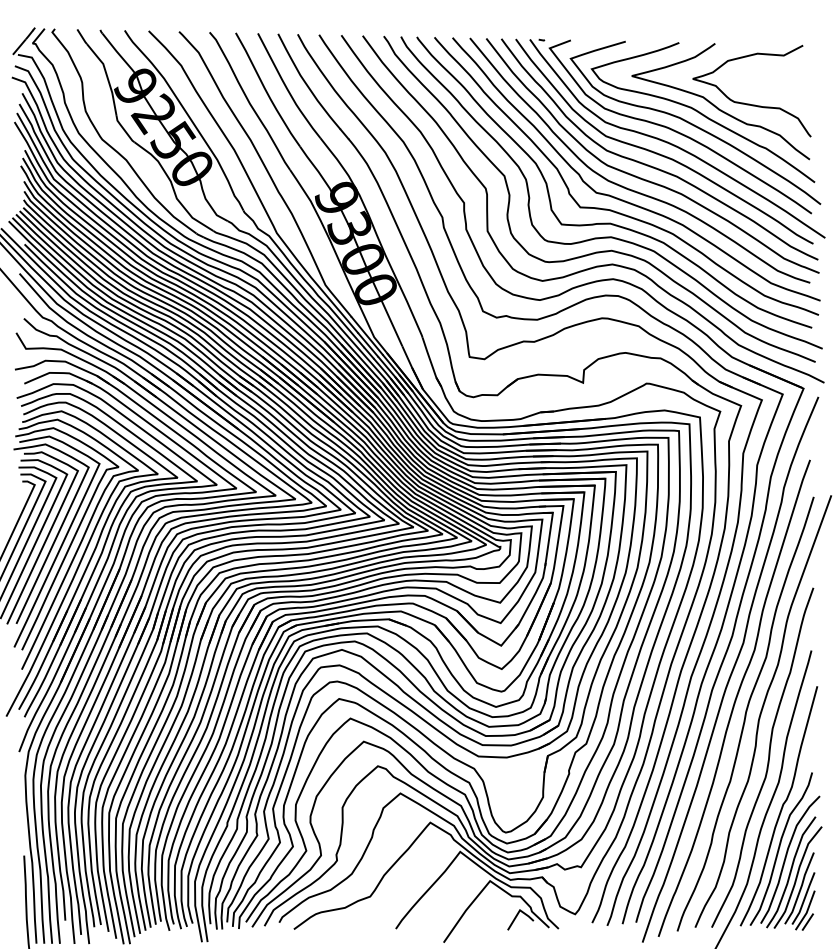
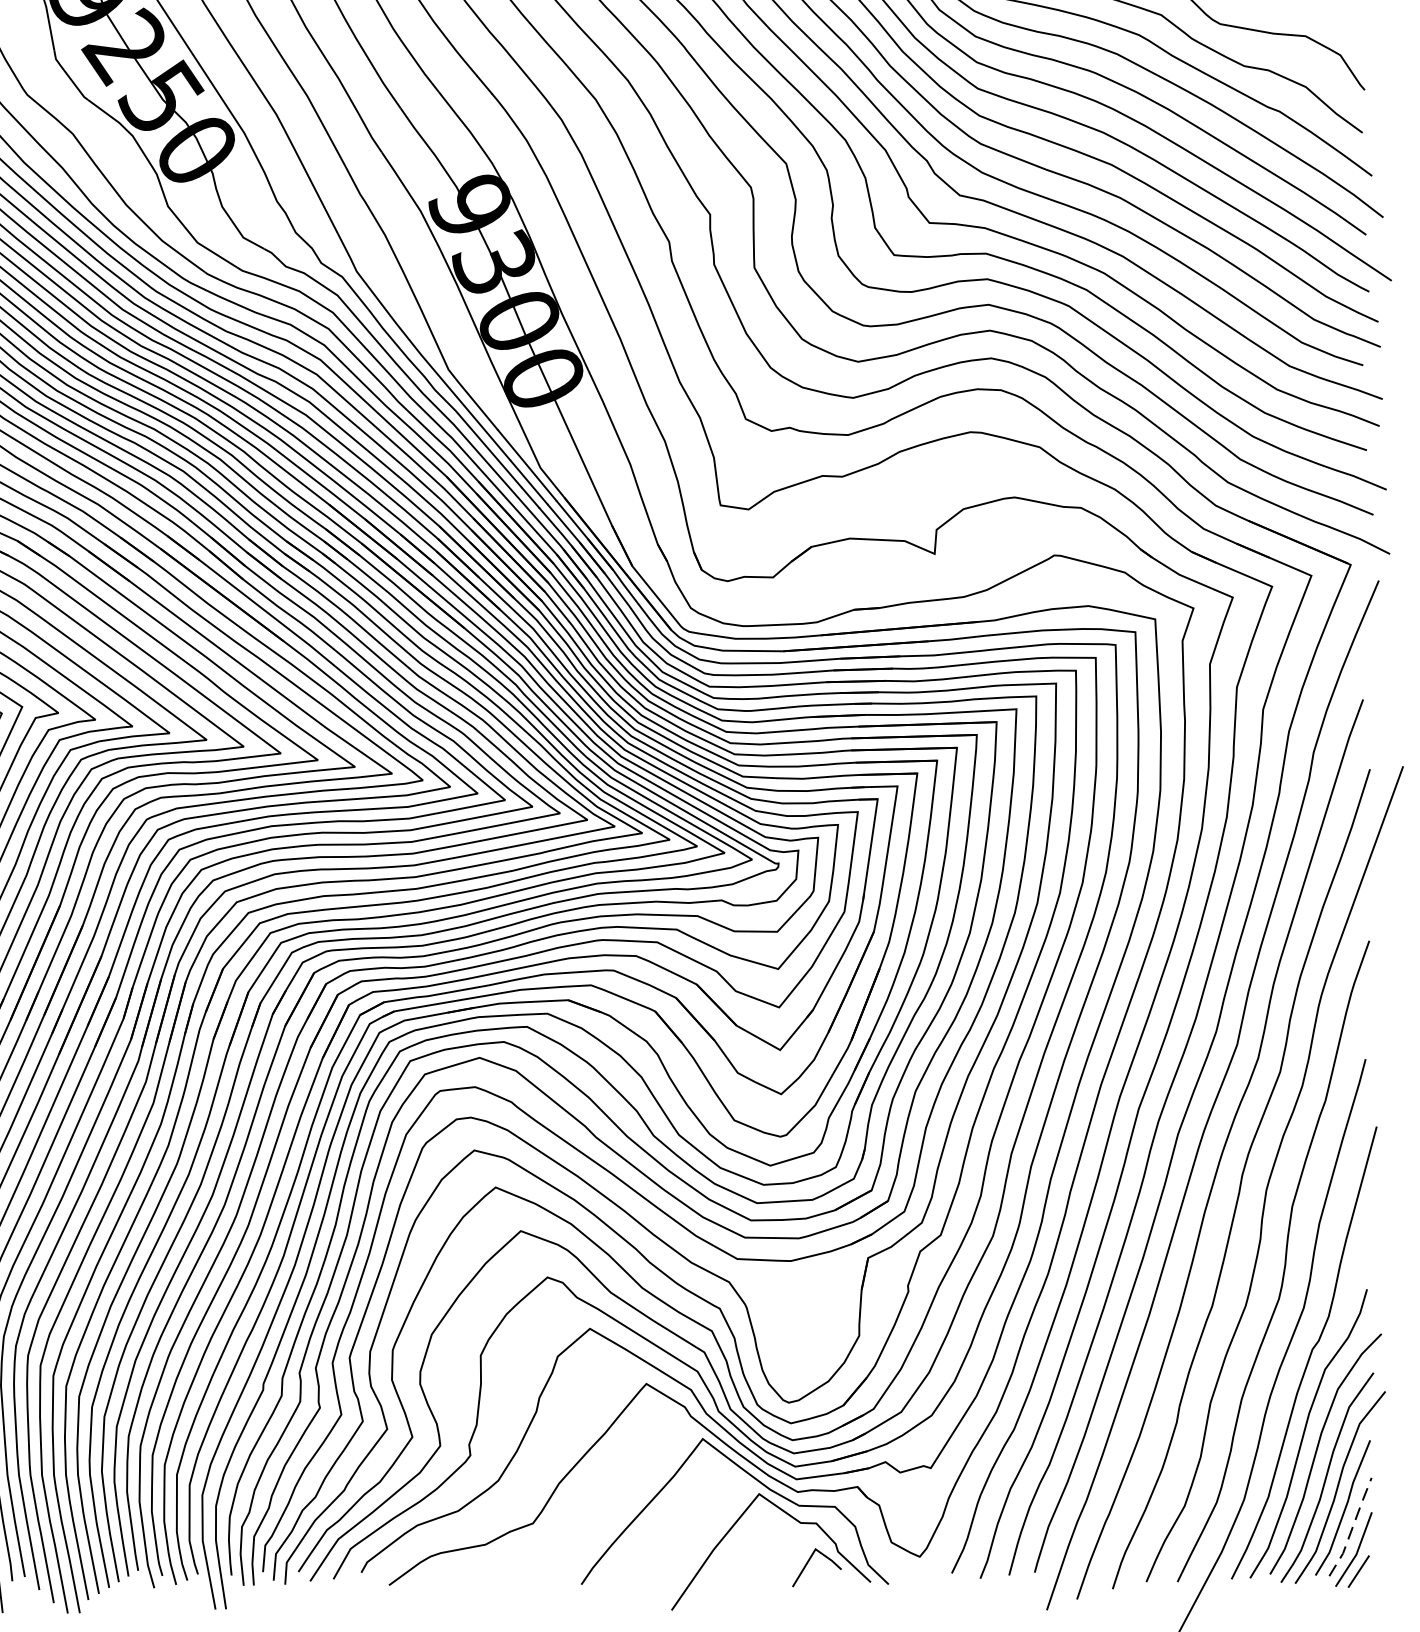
line: (804, 898) -> (1352, 1527), solid -> dashed

